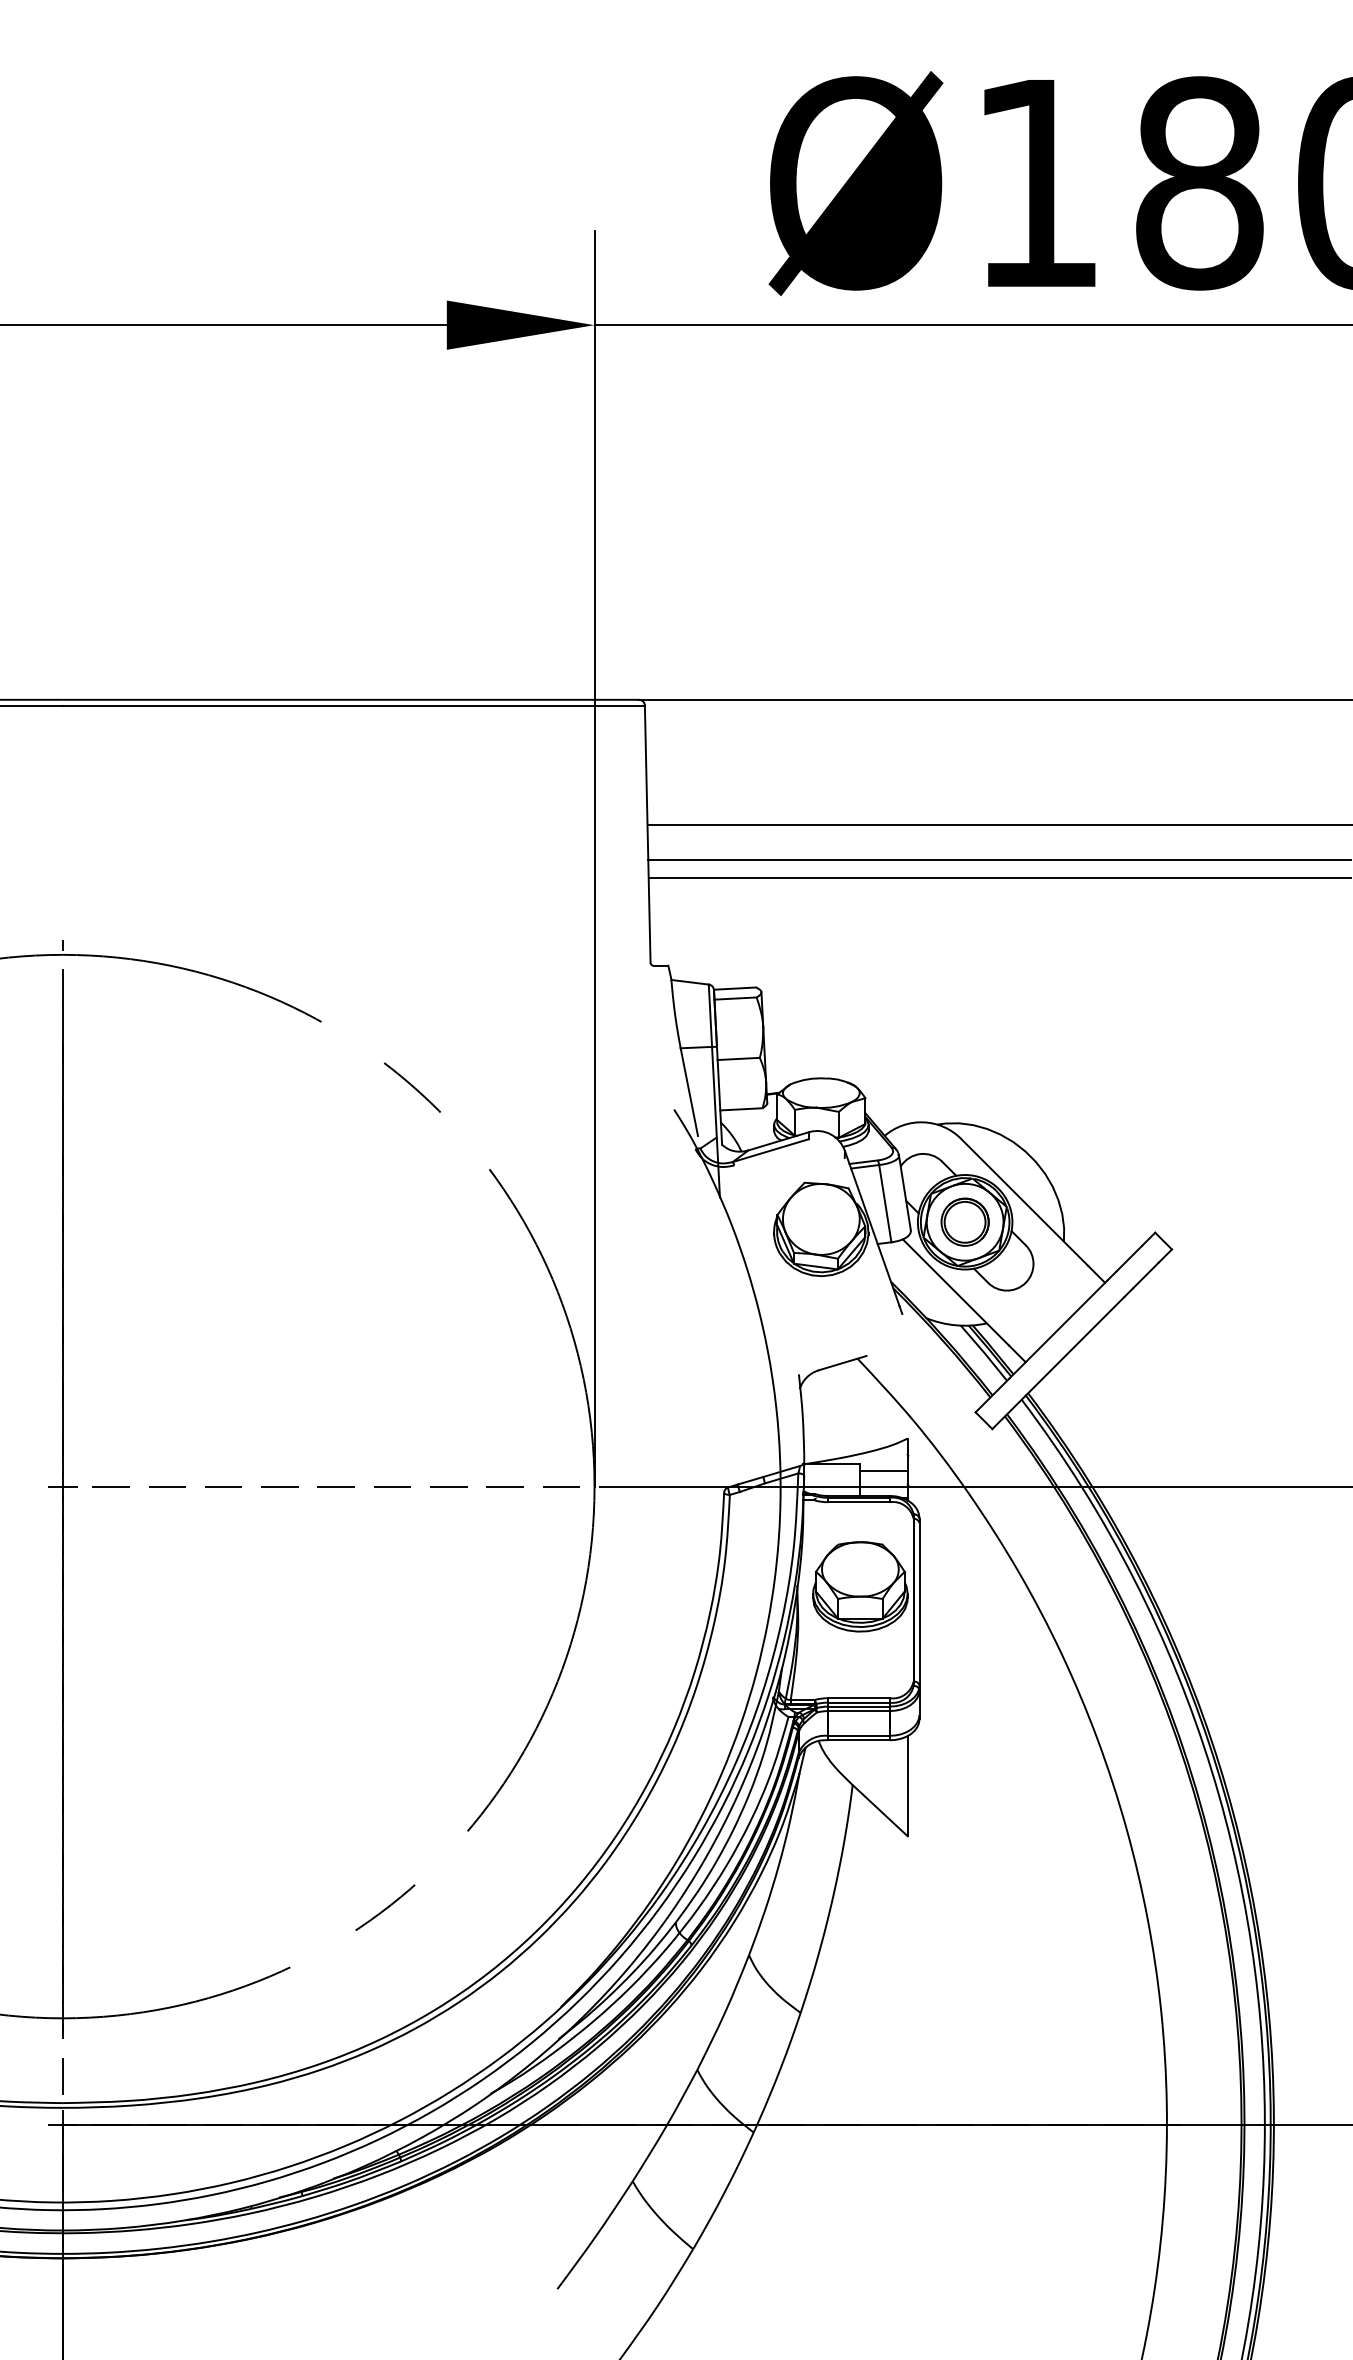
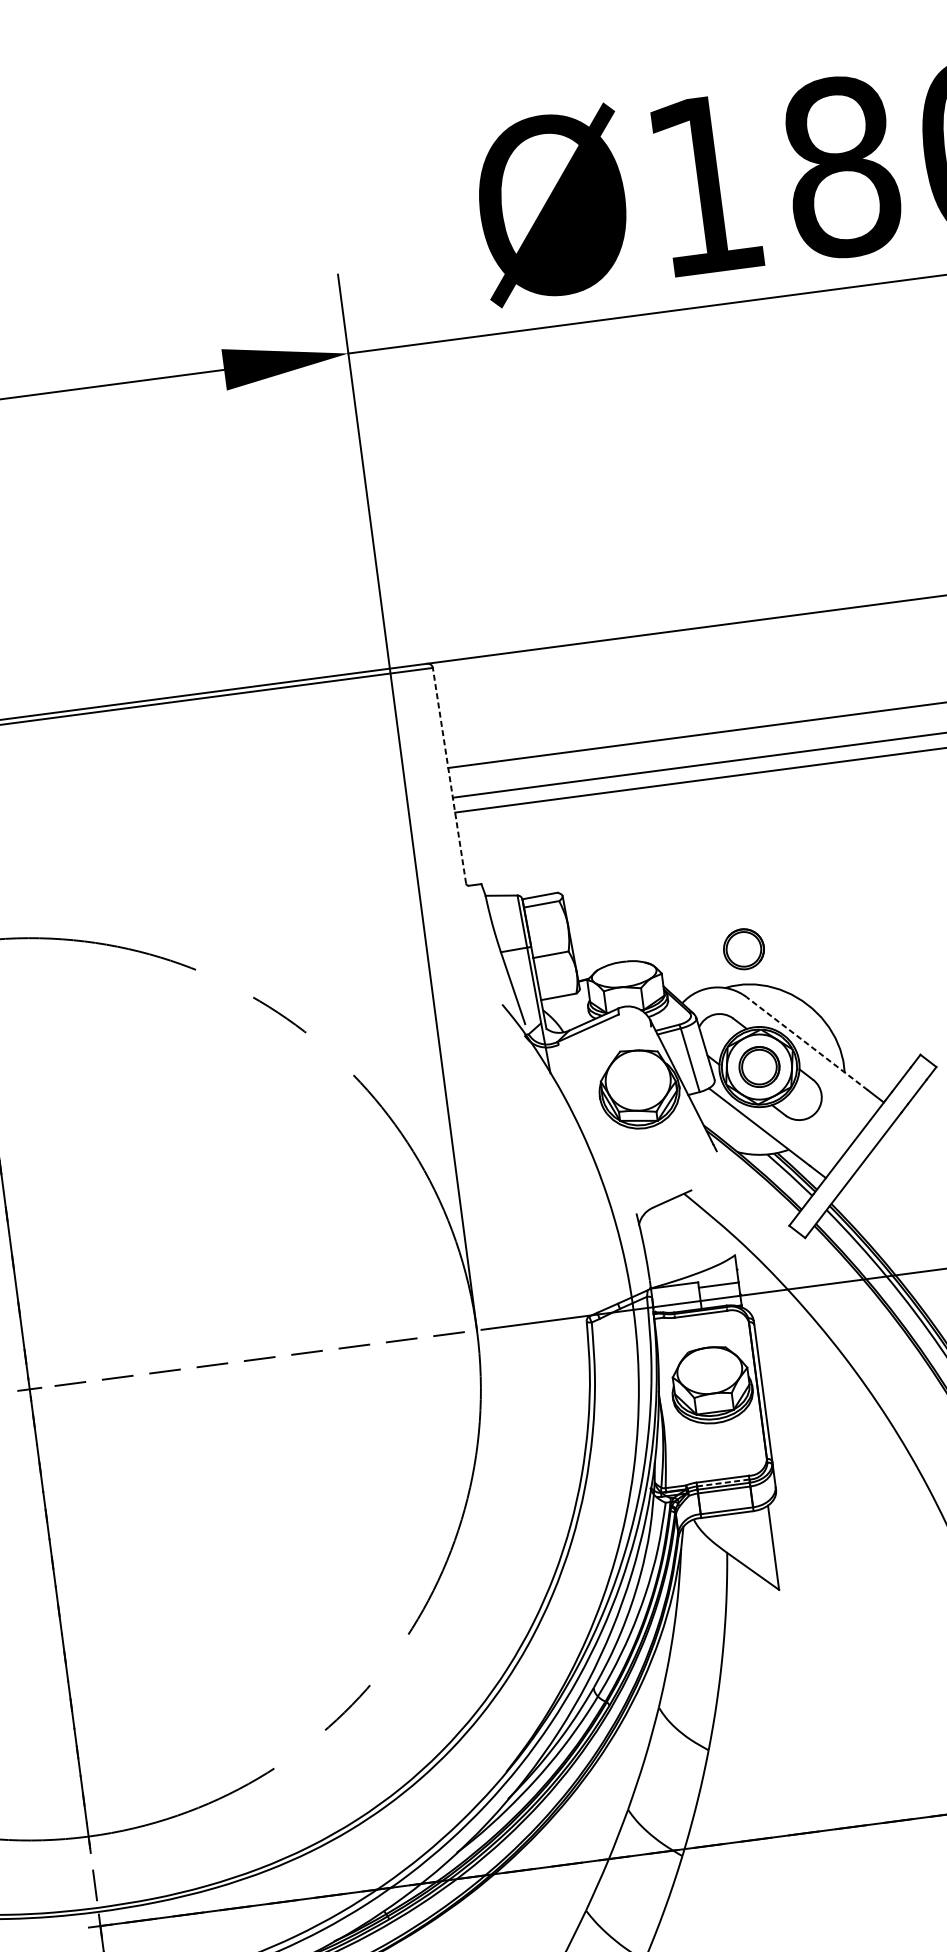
line: (647, 834) -> (449, 776), solid -> dashed
part: (964, 1081) -> (743, 948), added
line: (1024, 1202) -> (807, 1043), solid -> dashed
line: (859, 1702) -> (723, 1482), solid -> dashed

